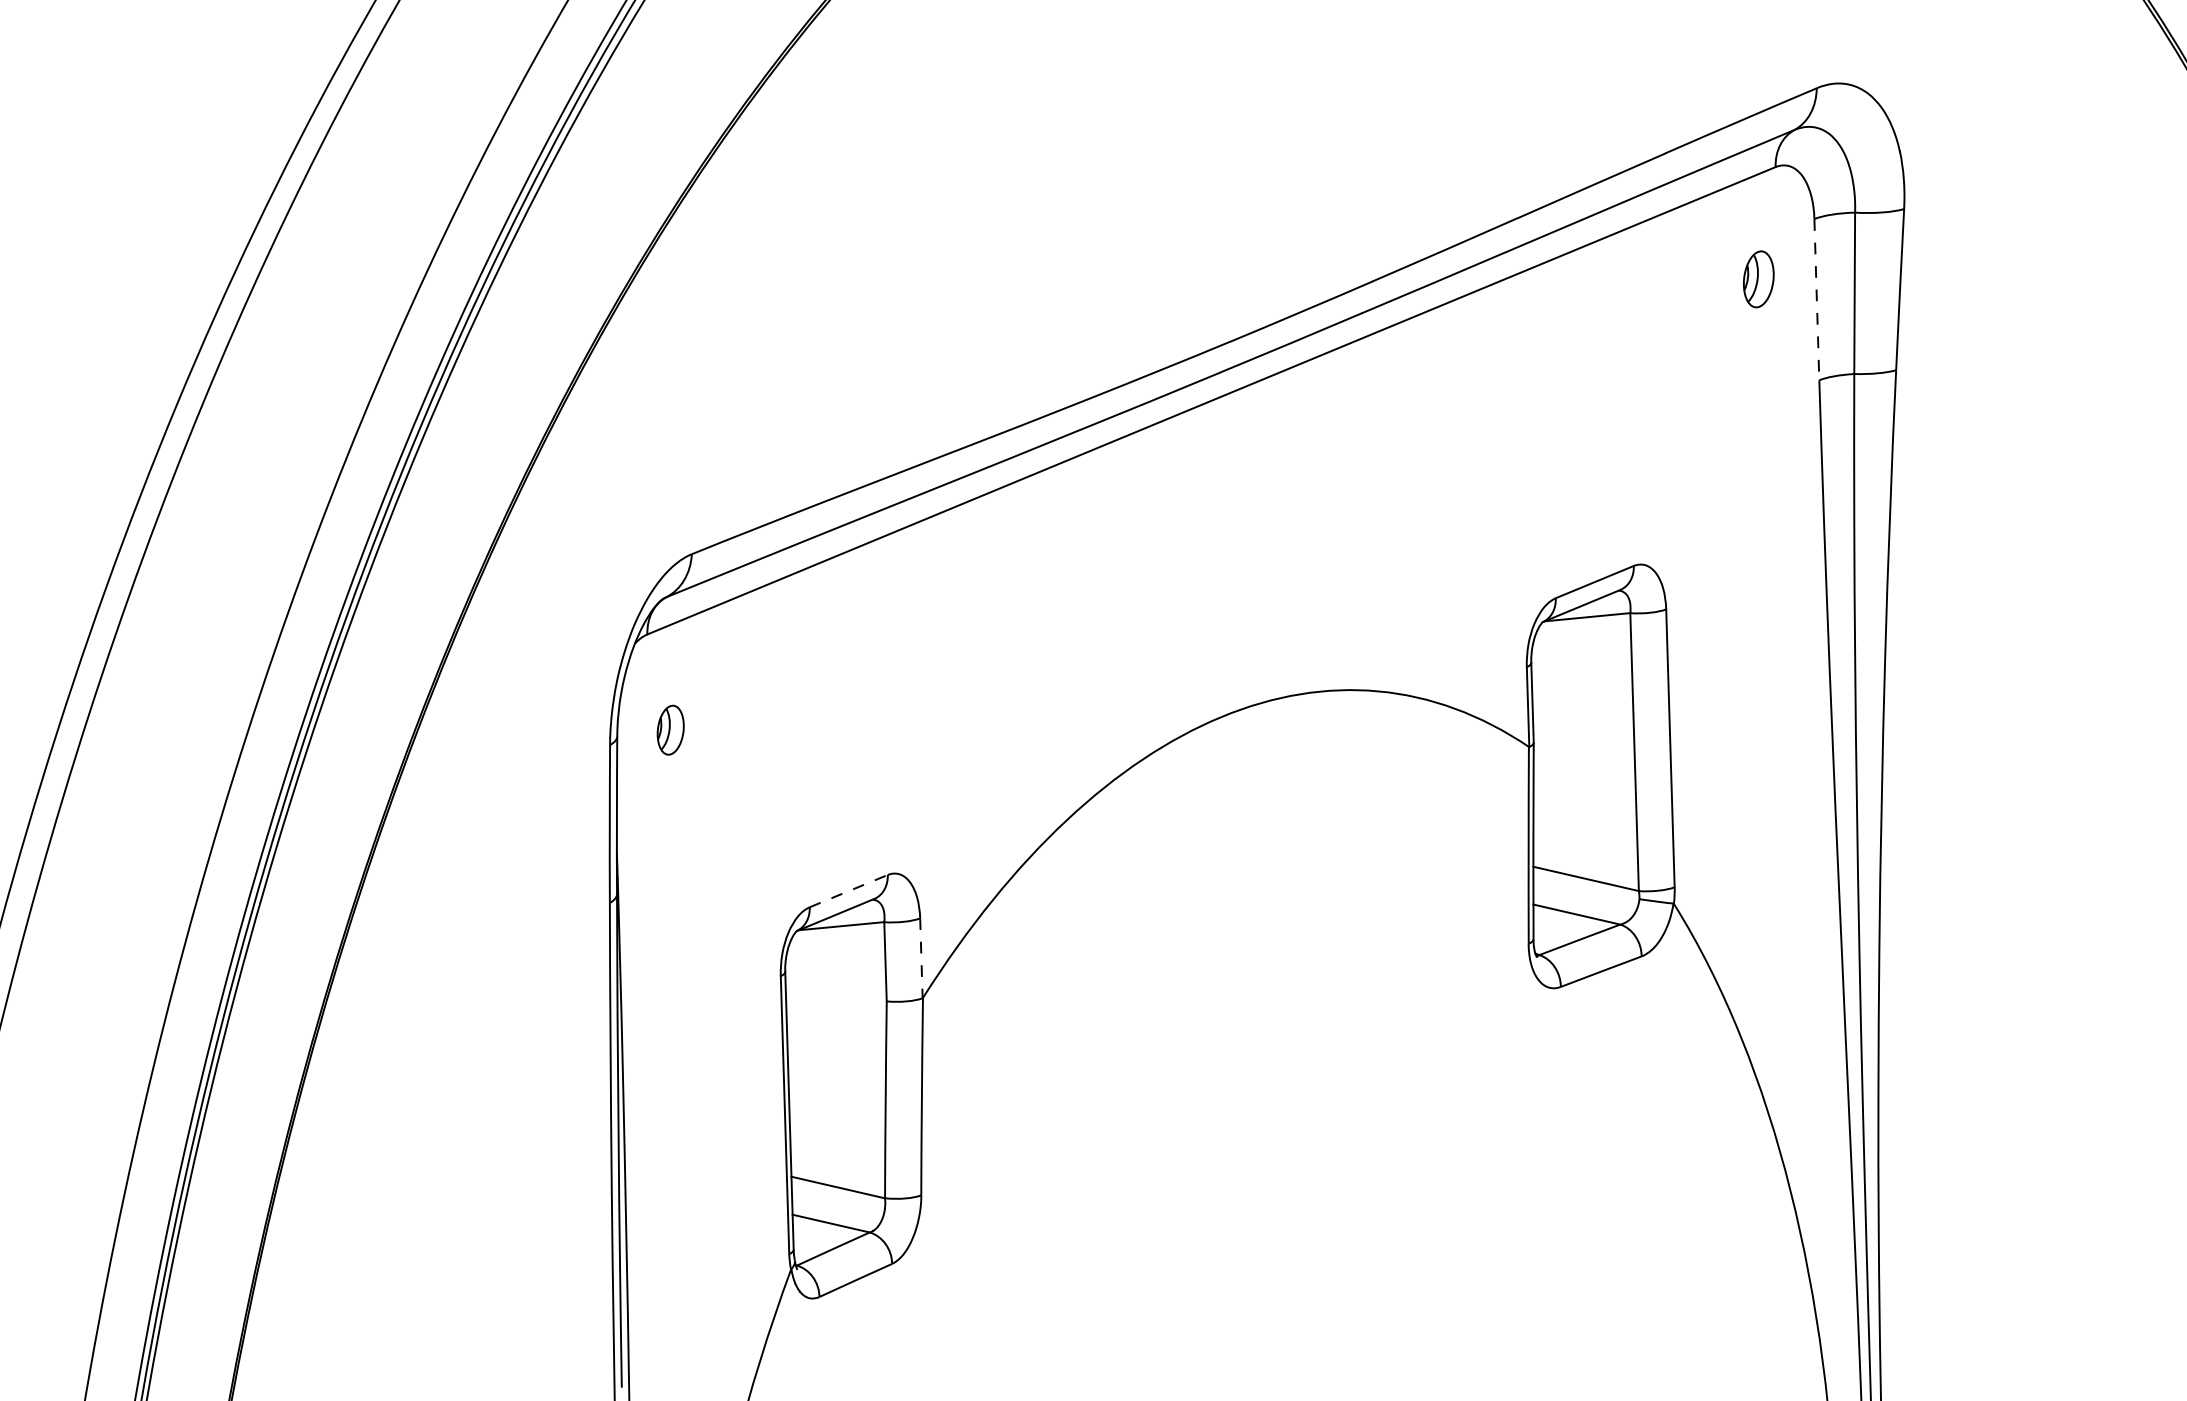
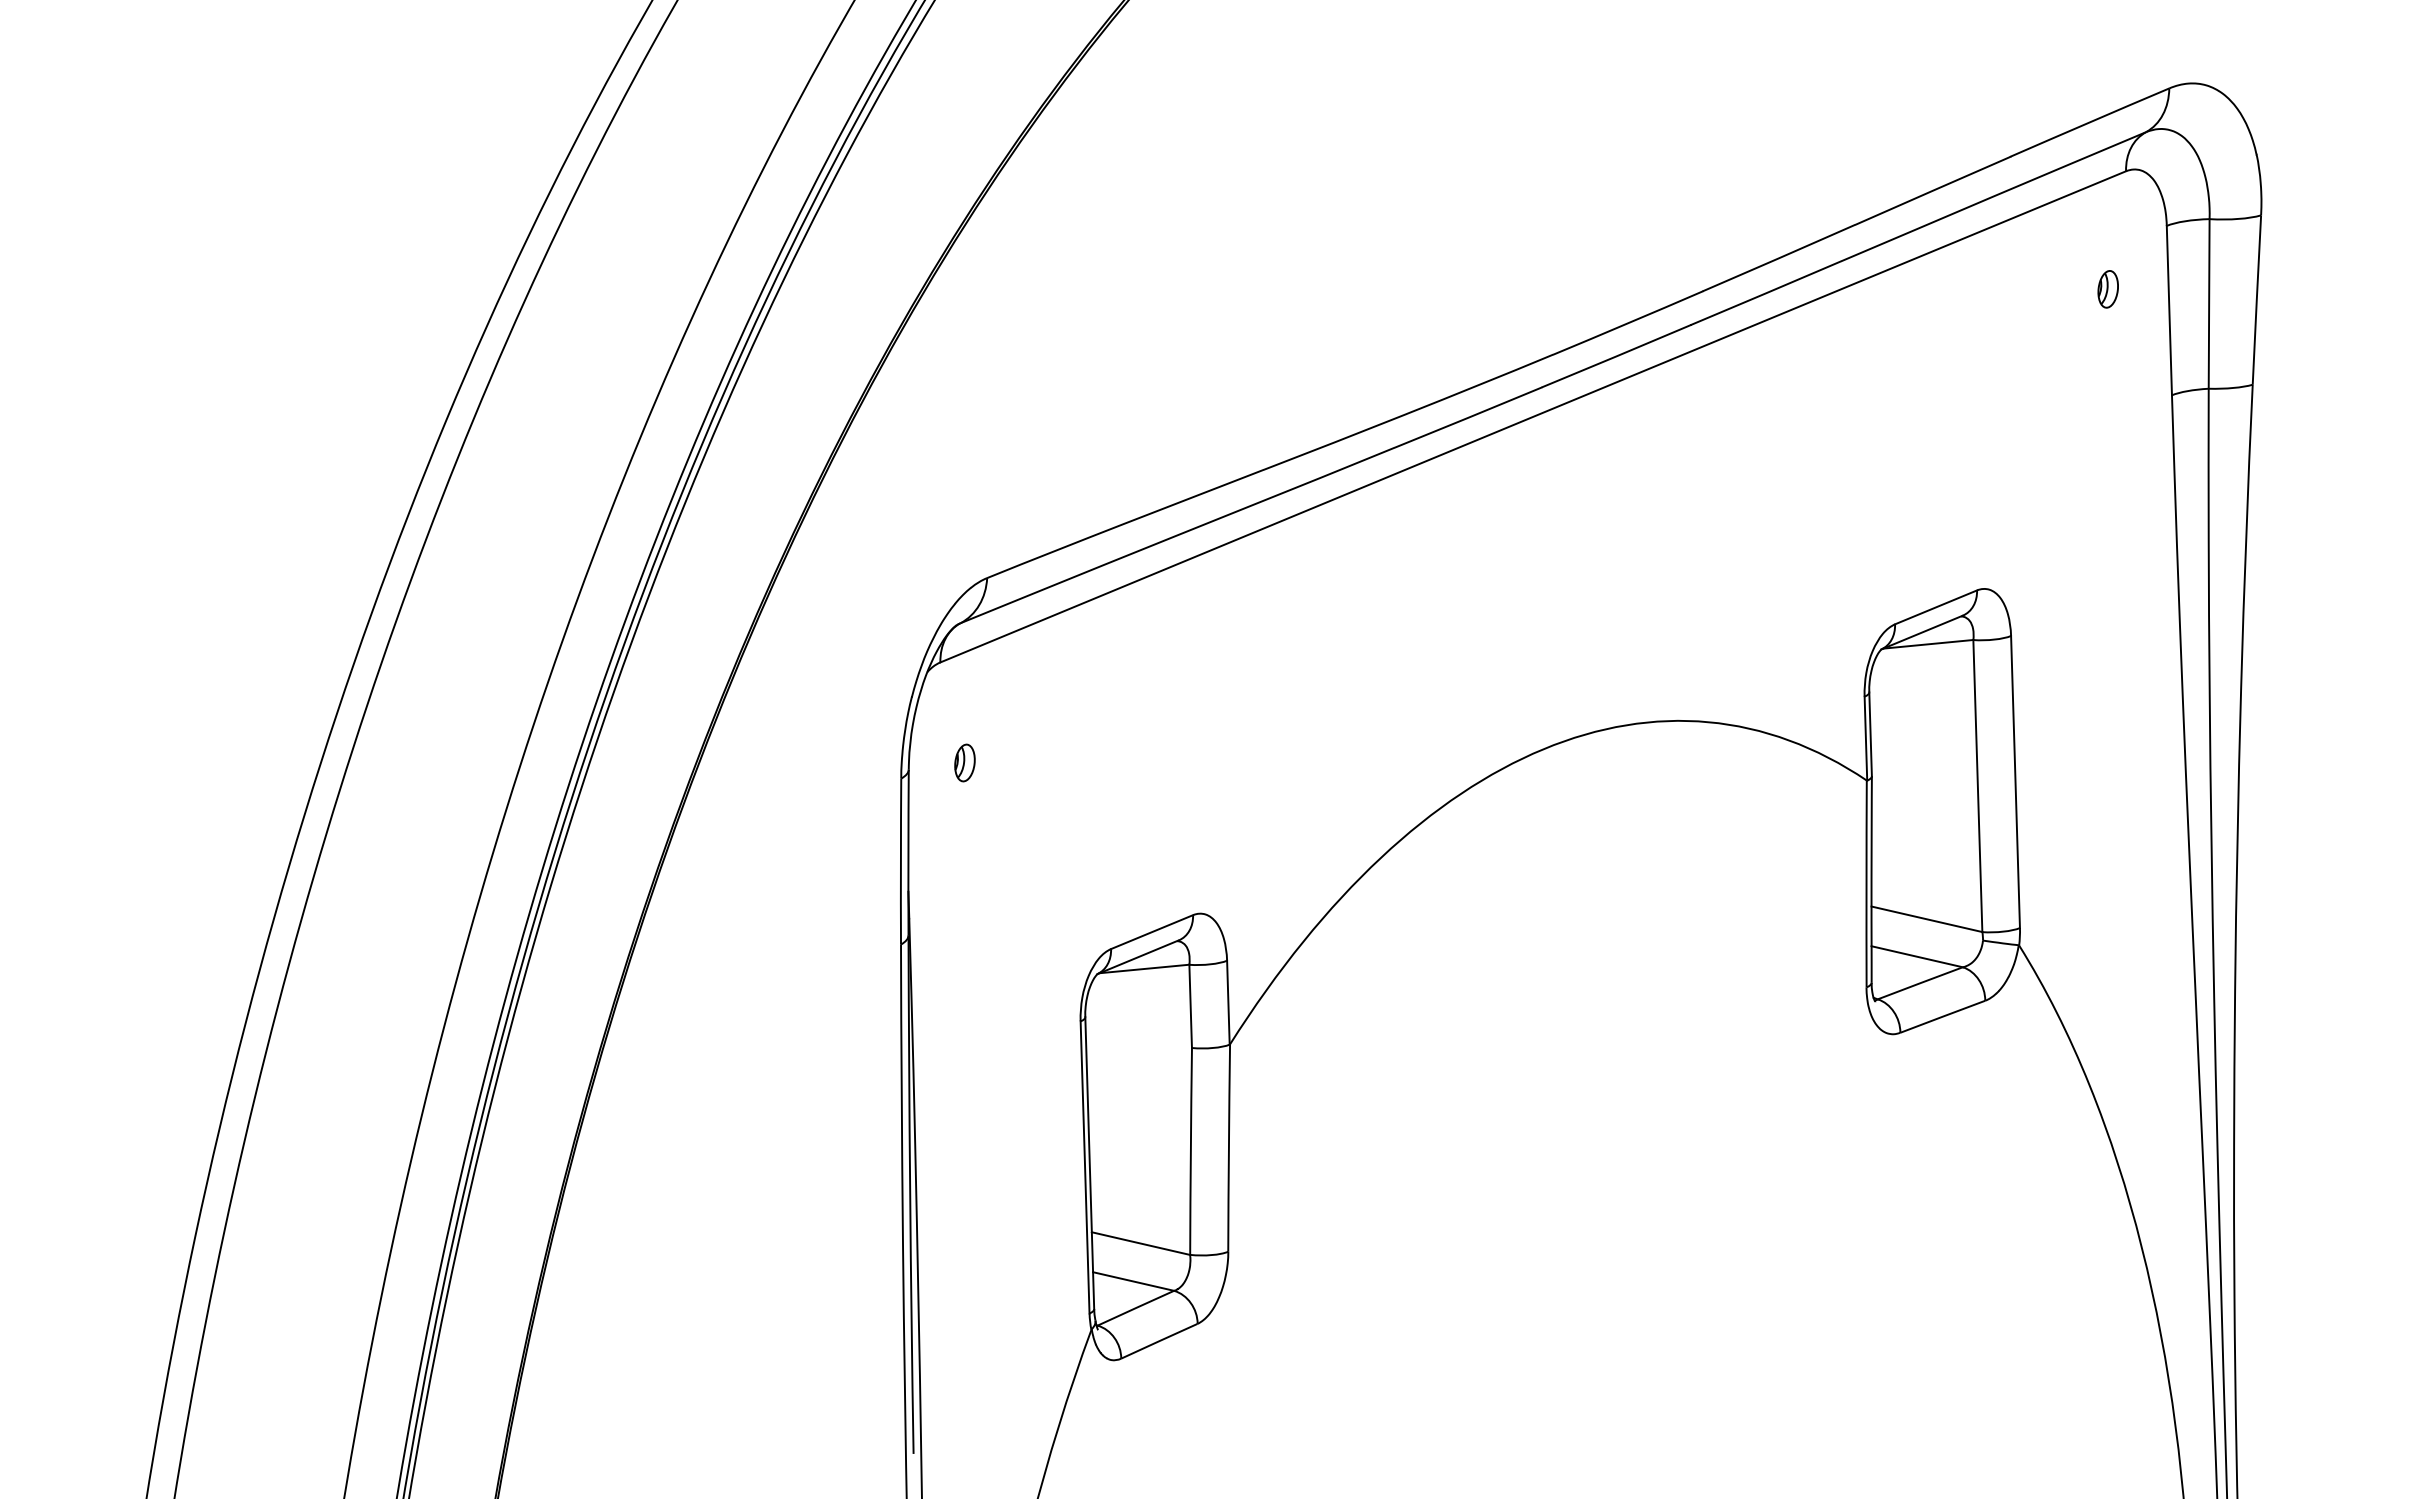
part: (1757, 279) -> (2107, 289), size x0.62
line: (1816, 299) -> (2169, 310), dashed -> solid
part: (670, 729) -> (964, 762), size x0.71
line: (849, 890) -> (1152, 931), dashed -> solid
line: (921, 958) -> (1228, 1002), dashed -> solid

